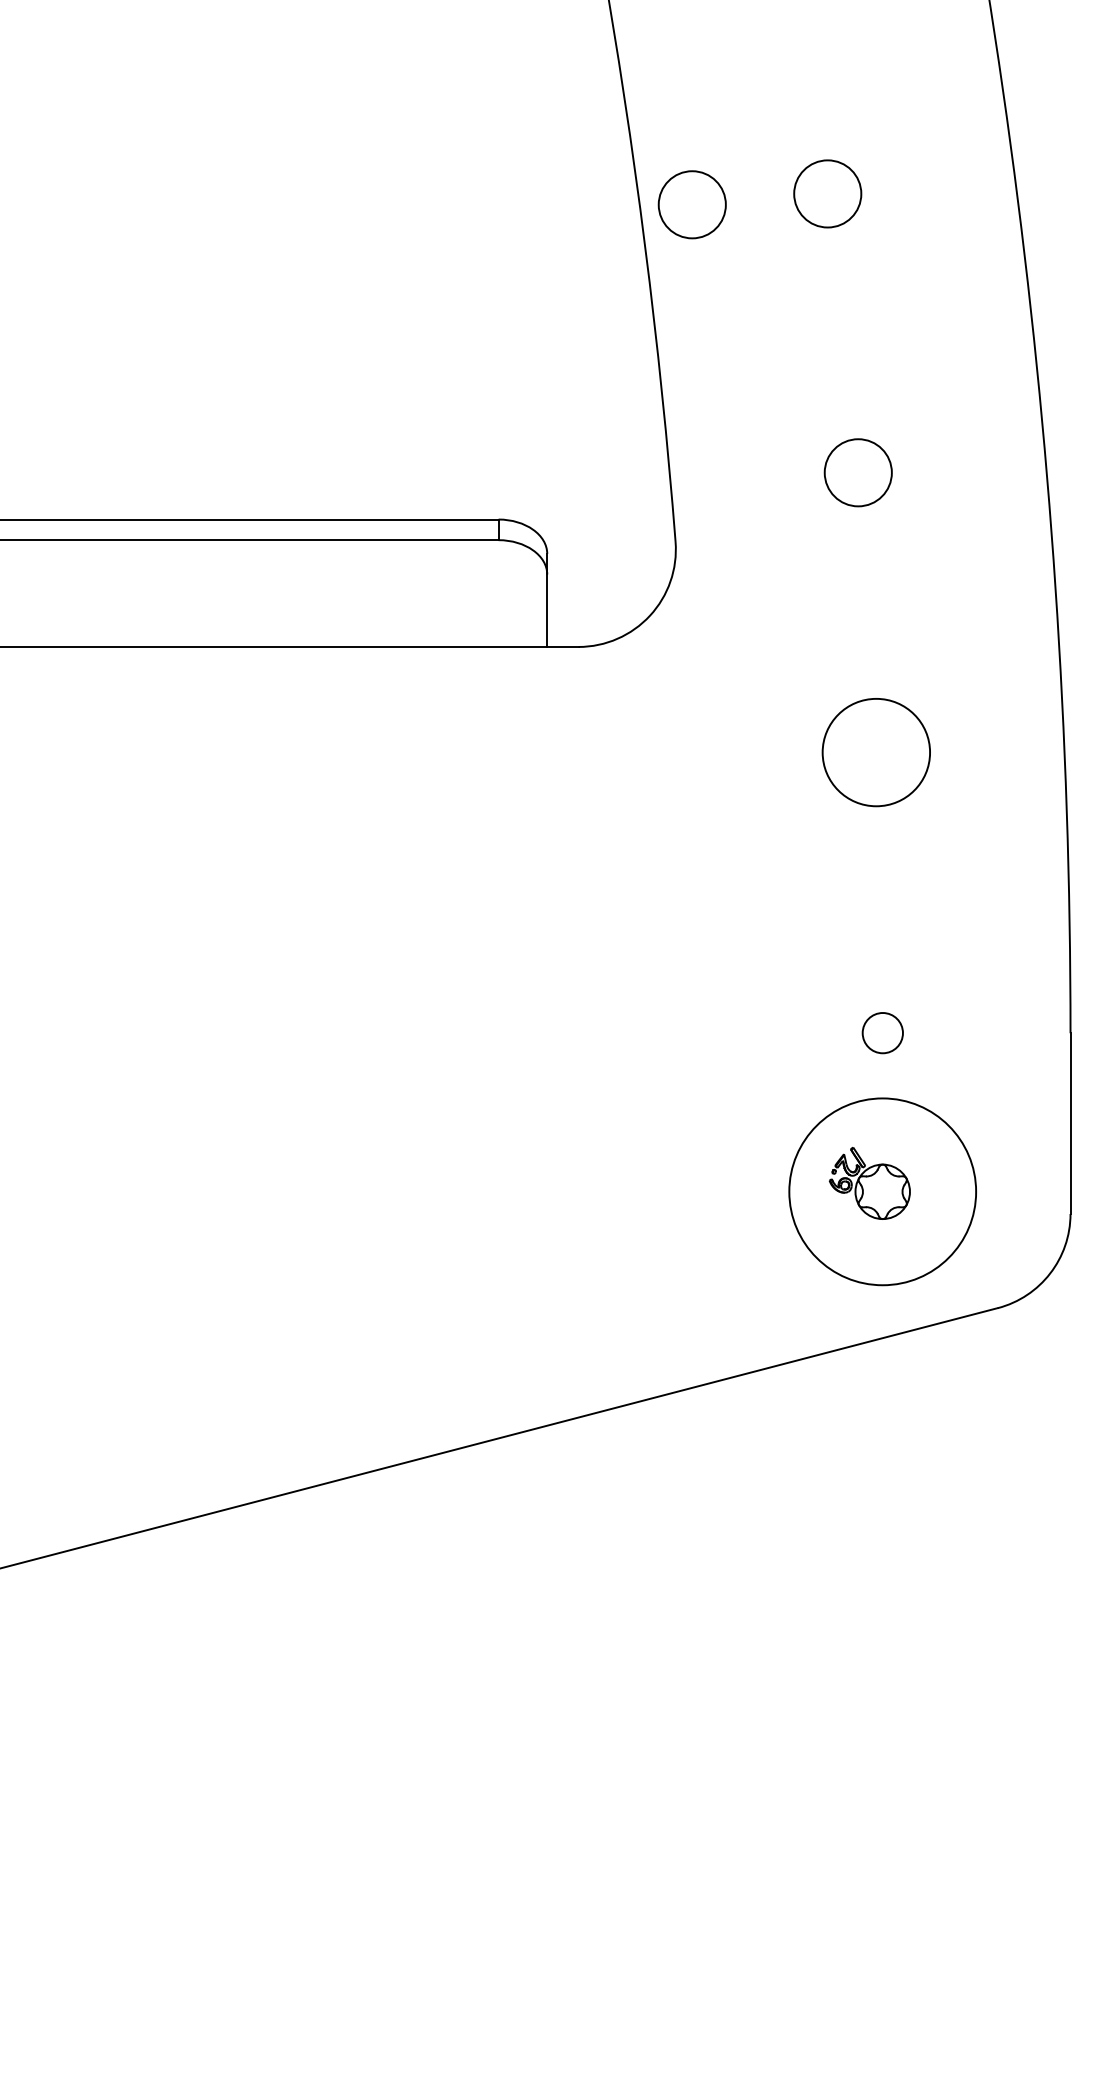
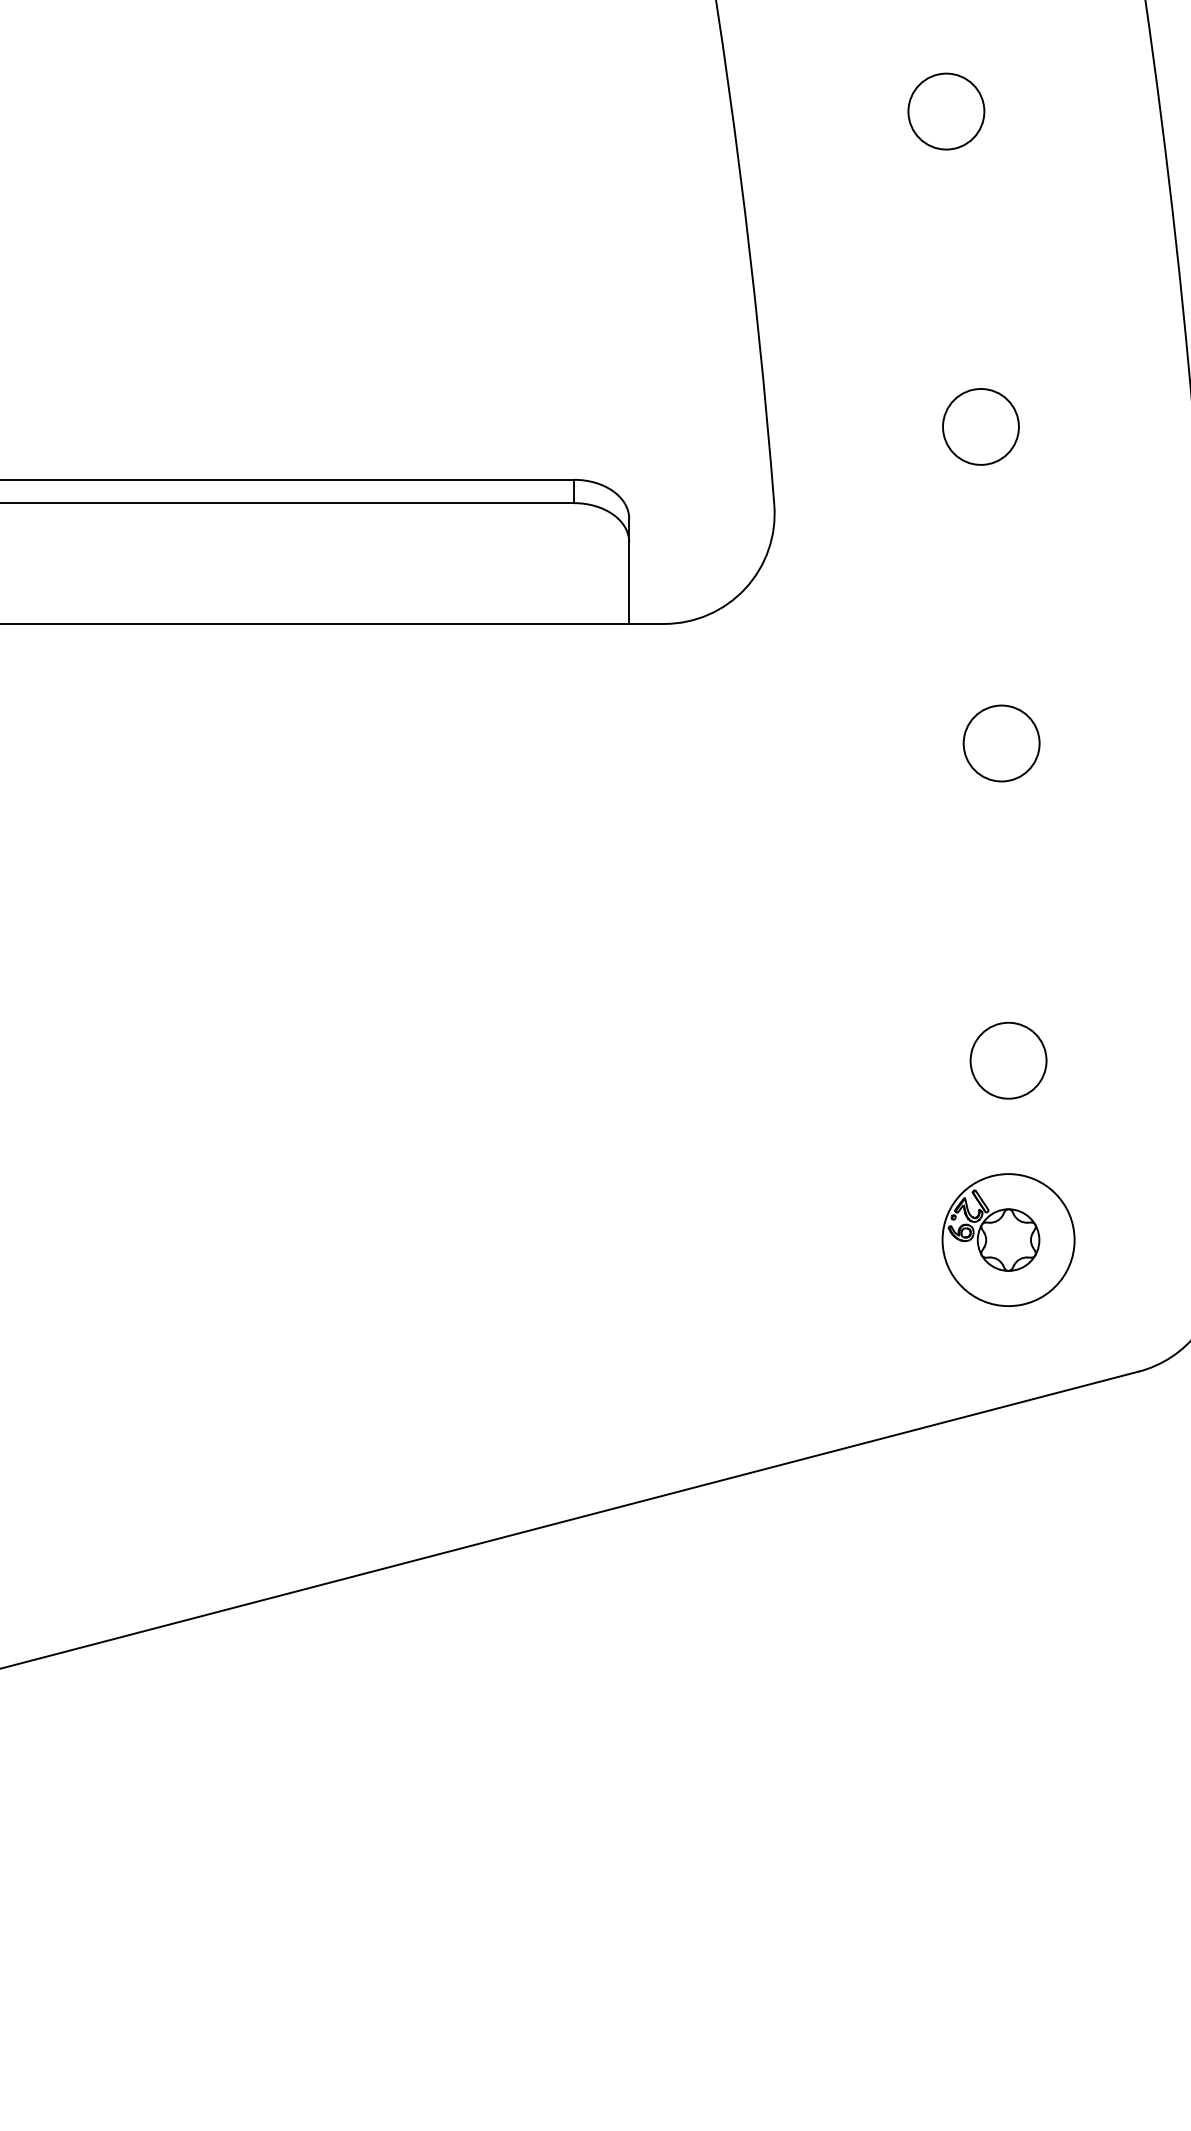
circle: (691, 204) -> (792, 123), removed
circle: (876, 752) -> (1001, 743), size x0.62
circle: (882, 1032) -> (1008, 1059), size x1.67
circle: (882, 1191) -> (1008, 1239), size x0.62

